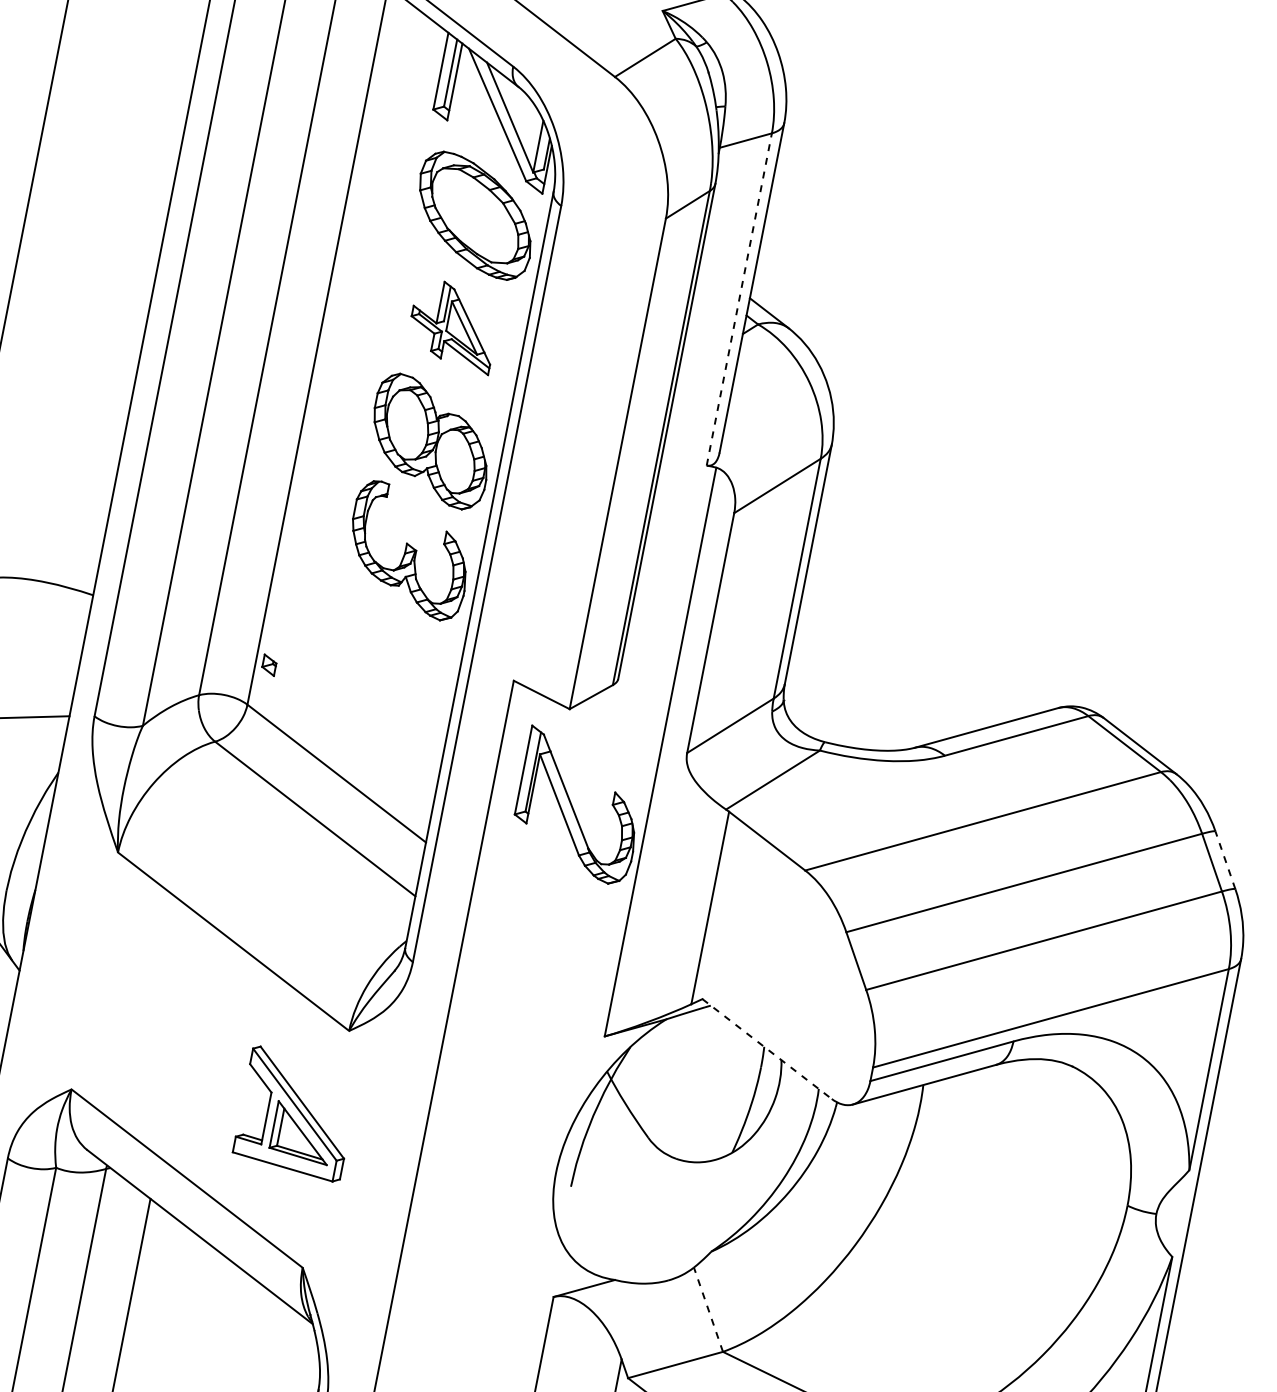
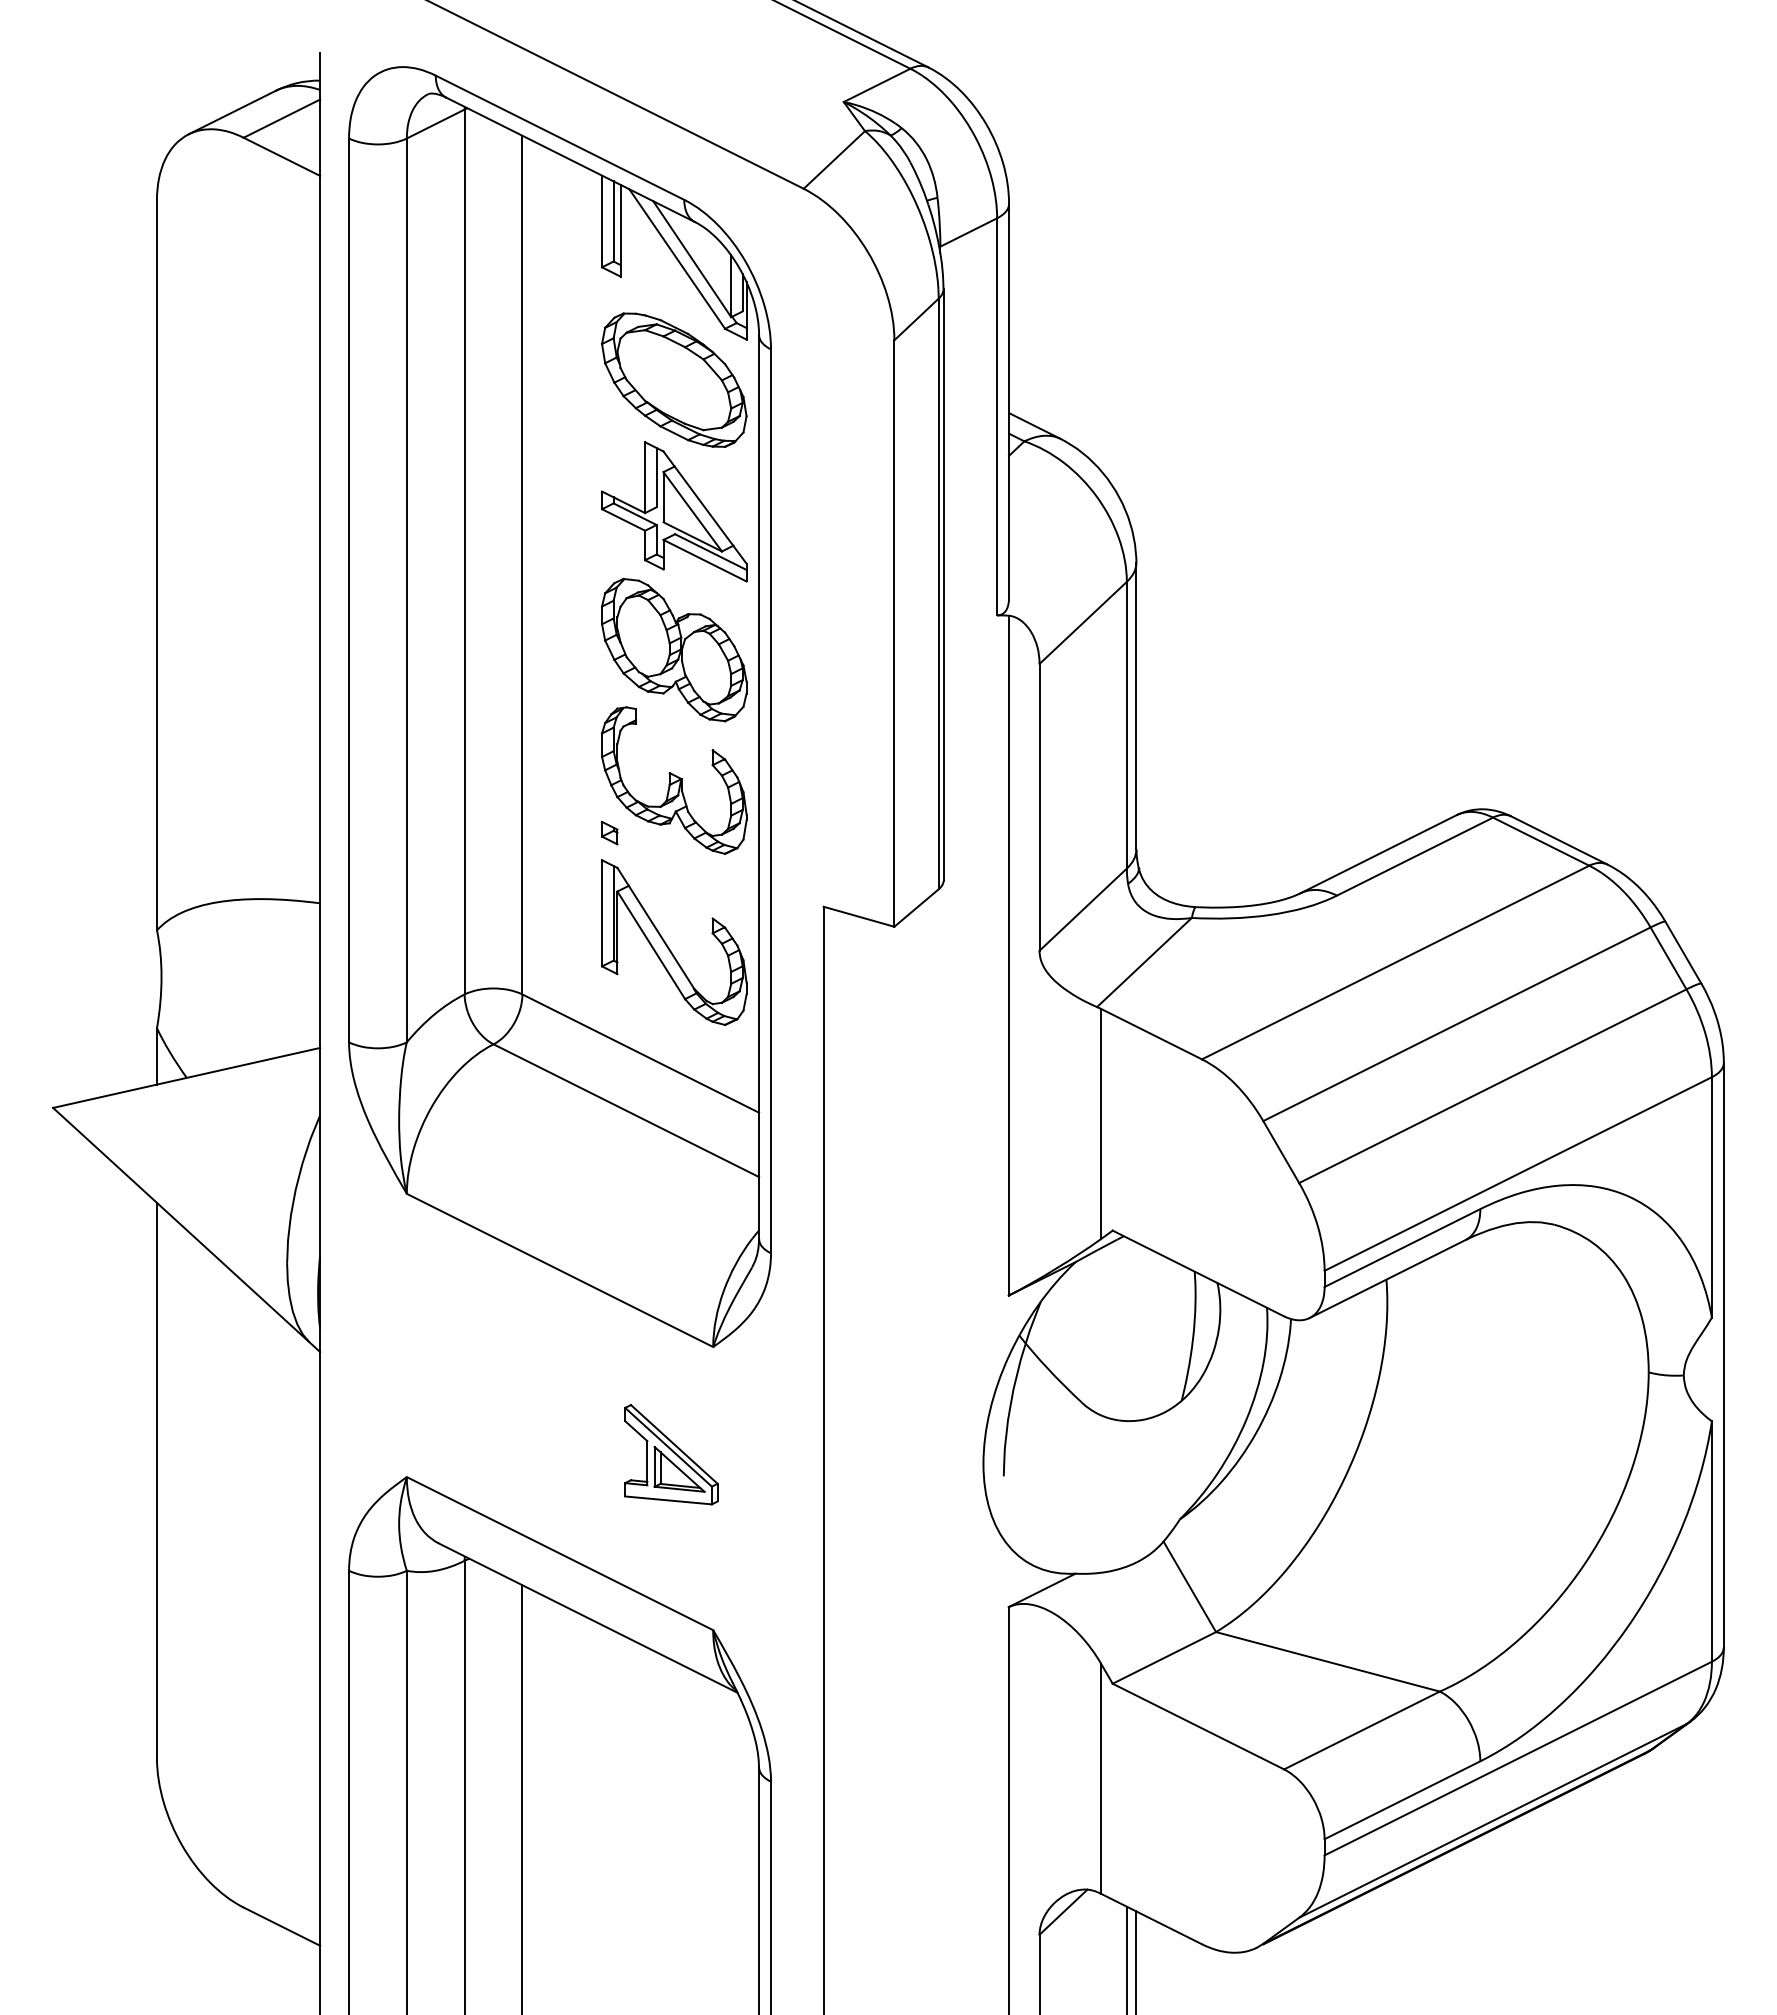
line: (739, 299) -> (997, 416), dashed -> solid
part: (453, 325) -> (674, 511), size x1.43
part: (269, 664) -> (609, 832), moved
part: (574, 809) -> (669, 947), moved
line: (1225, 860) -> (1683, 952), dashed -> solid
line: (767, 1049) -> (1198, 1273), dashed -> solid
part: (296, 1113) -> (671, 1454), size x0.71
line: (708, 1309) -> (1189, 1586), dashed -> solid

